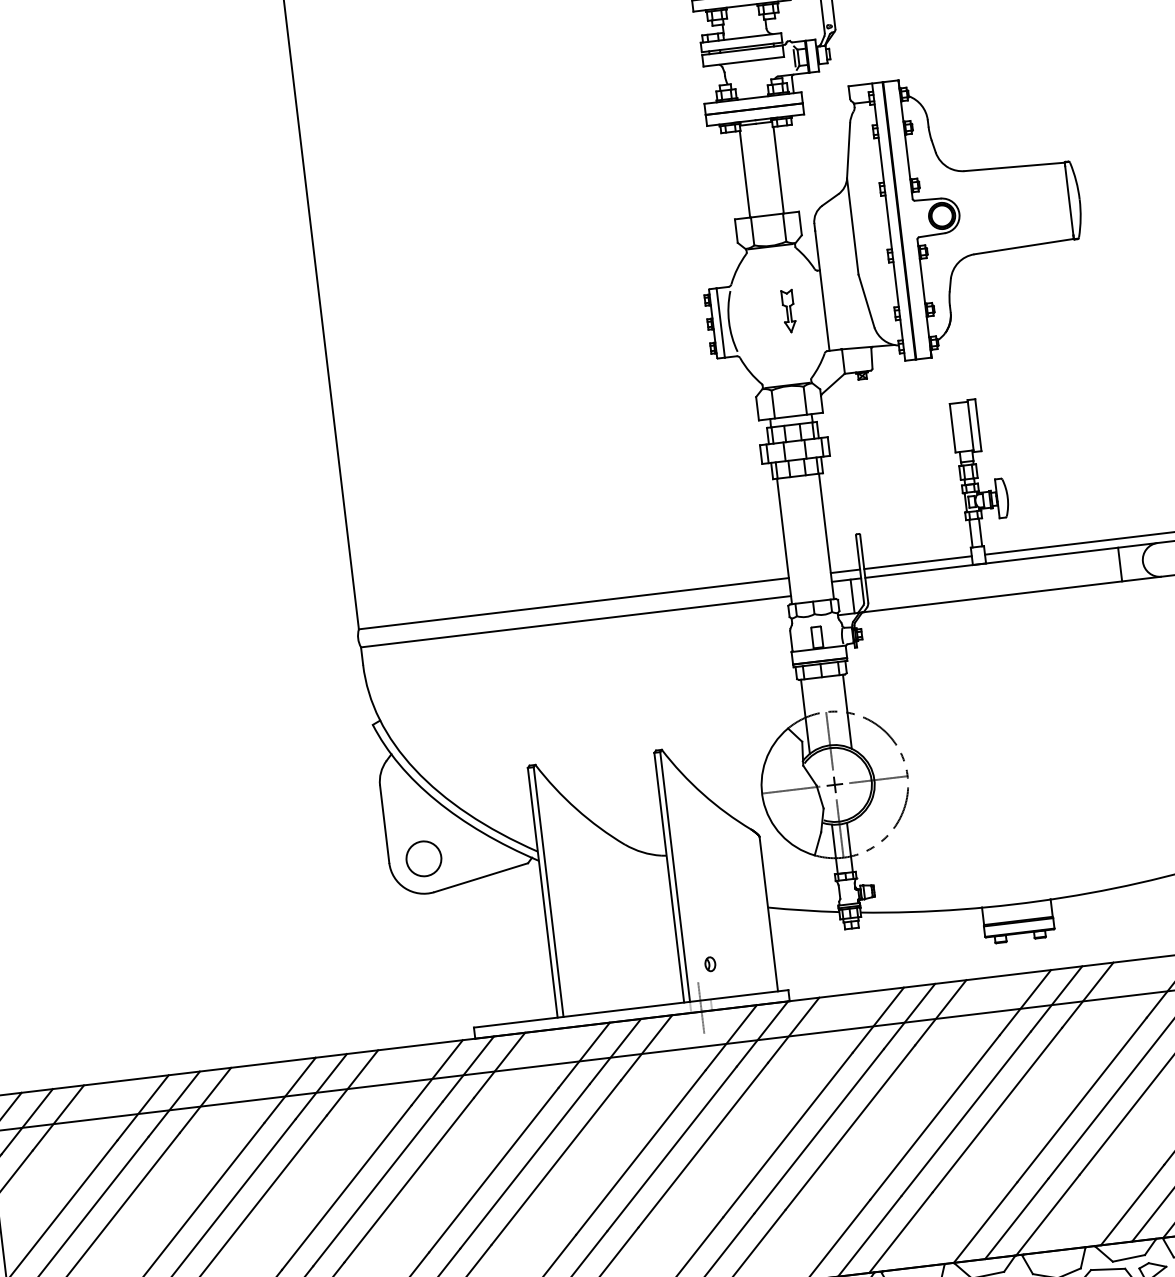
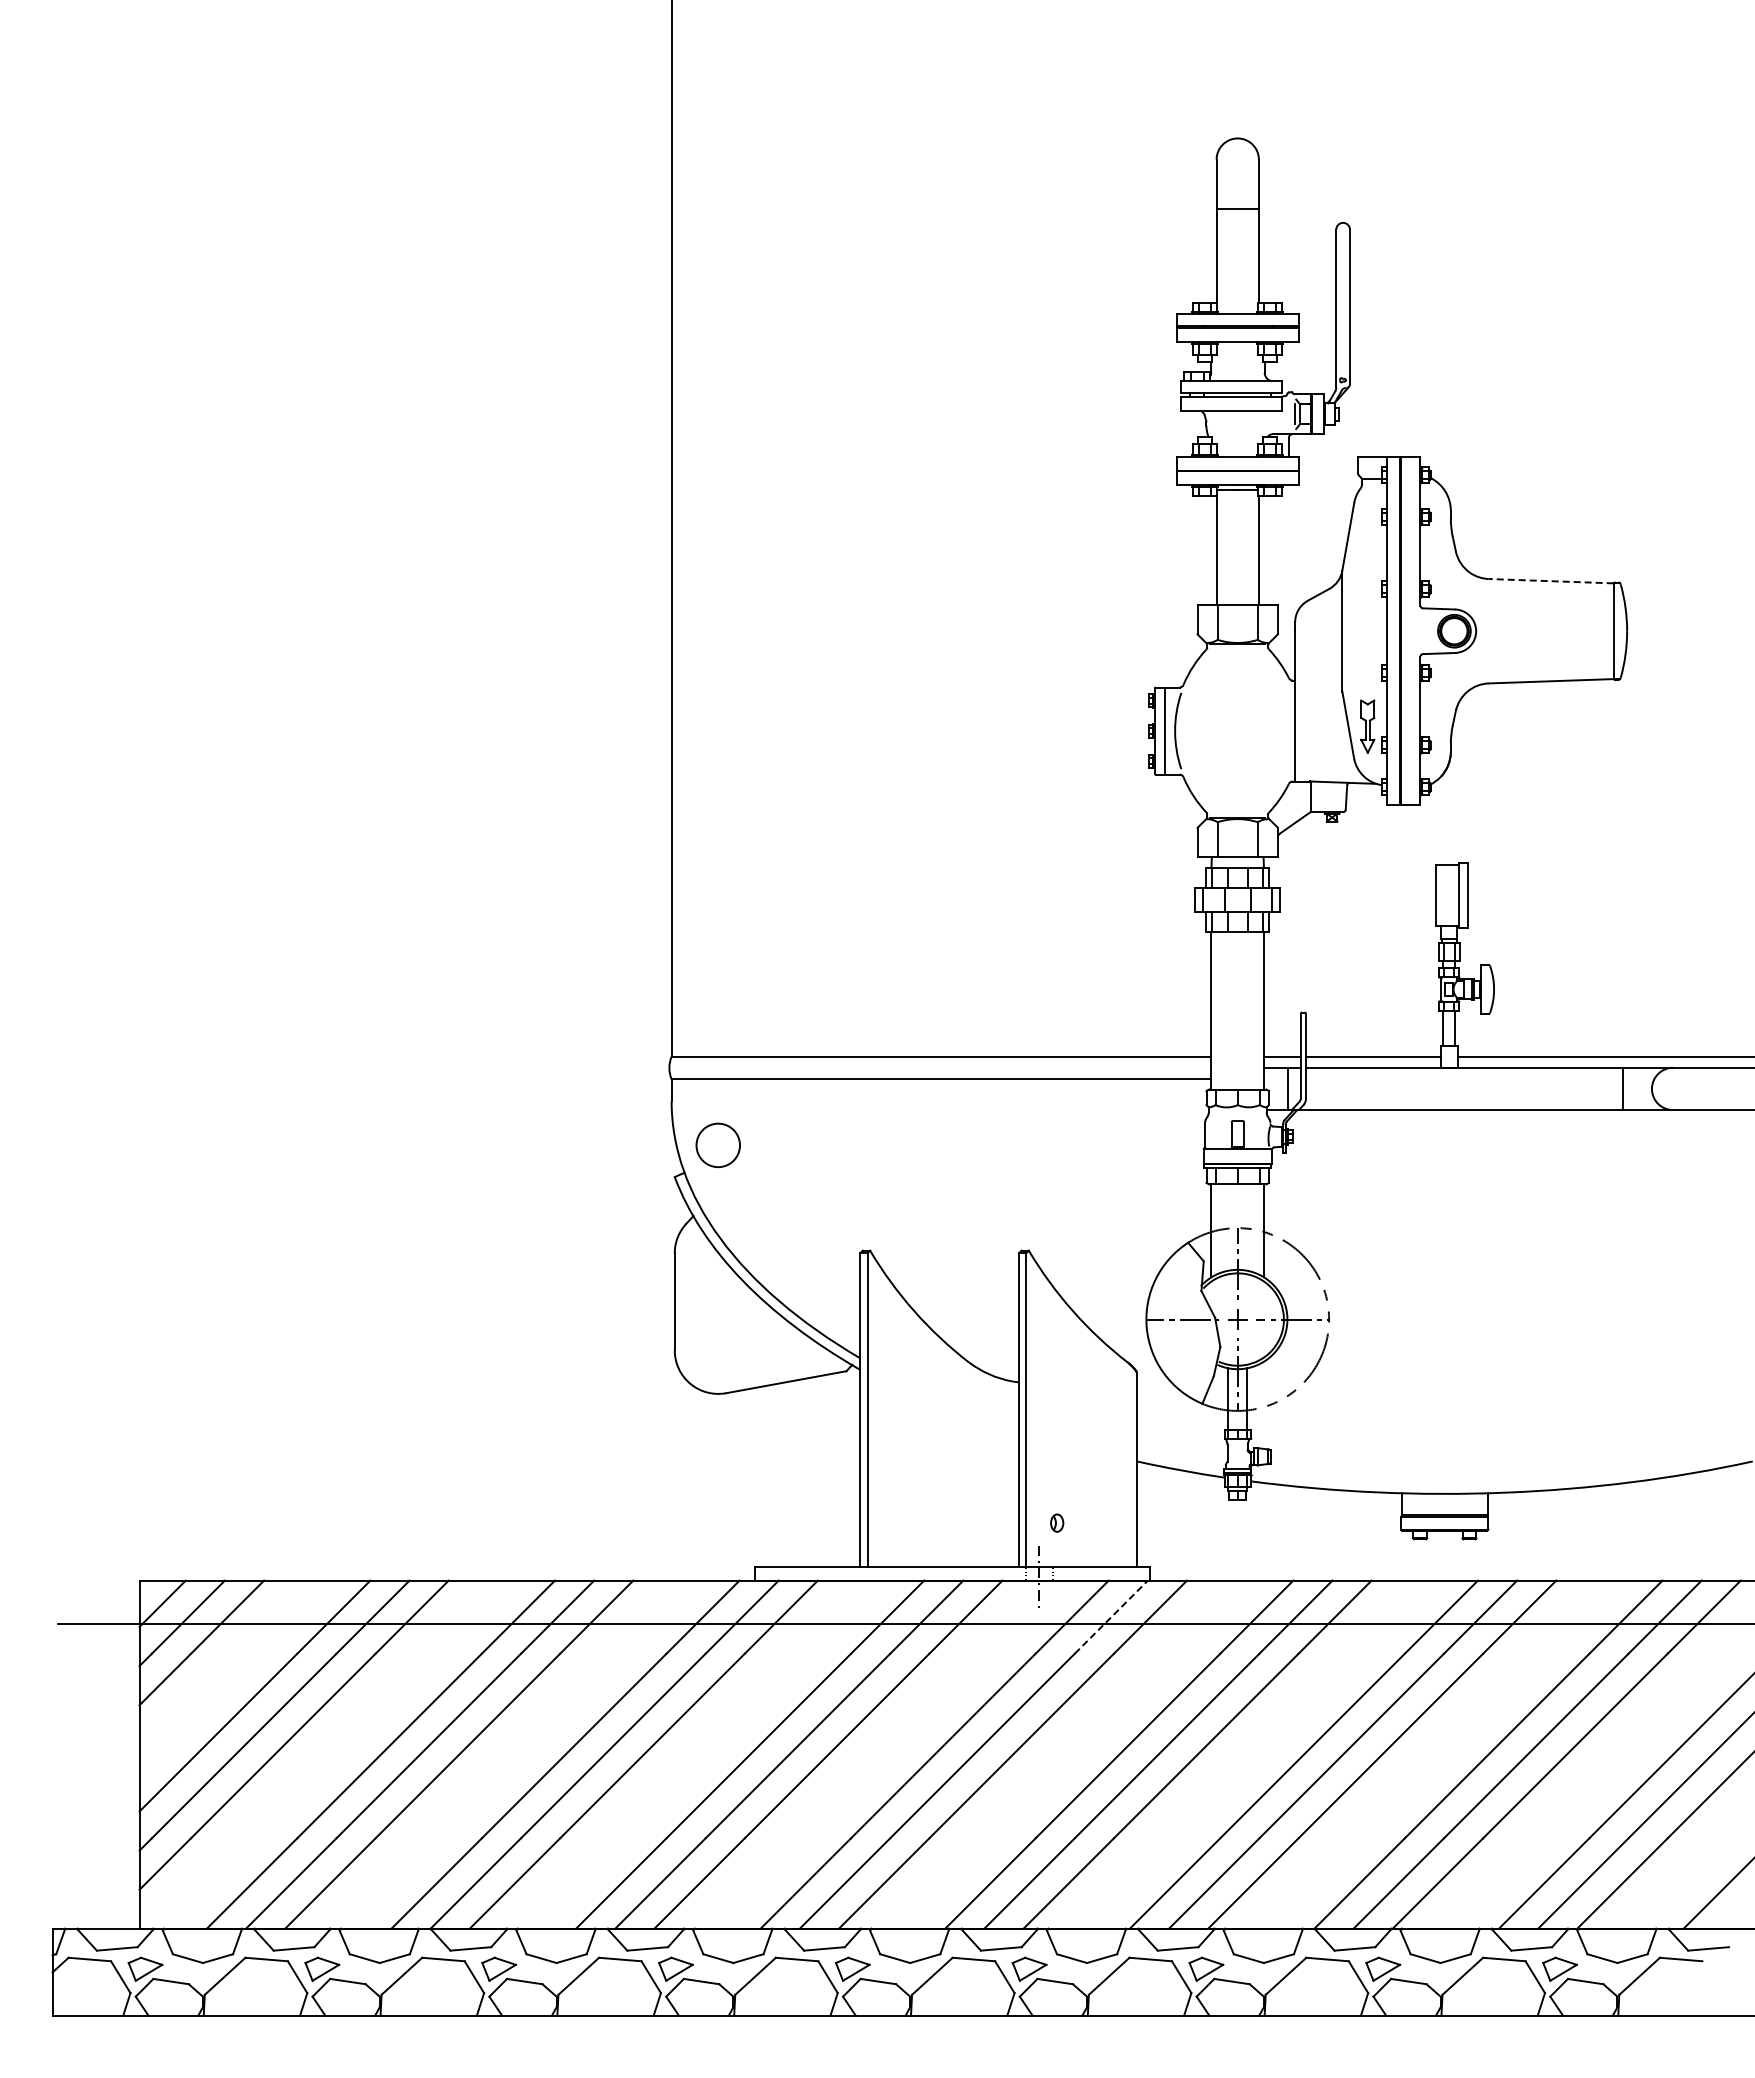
line: (1014, 167) -> (1551, 581), solid -> dashed
part: (788, 311) -> (1367, 726), moved
circle: (423, 859) -> (717, 1145), moved
line: (762, 1034) -> (1111, 1617), solid -> dashed

